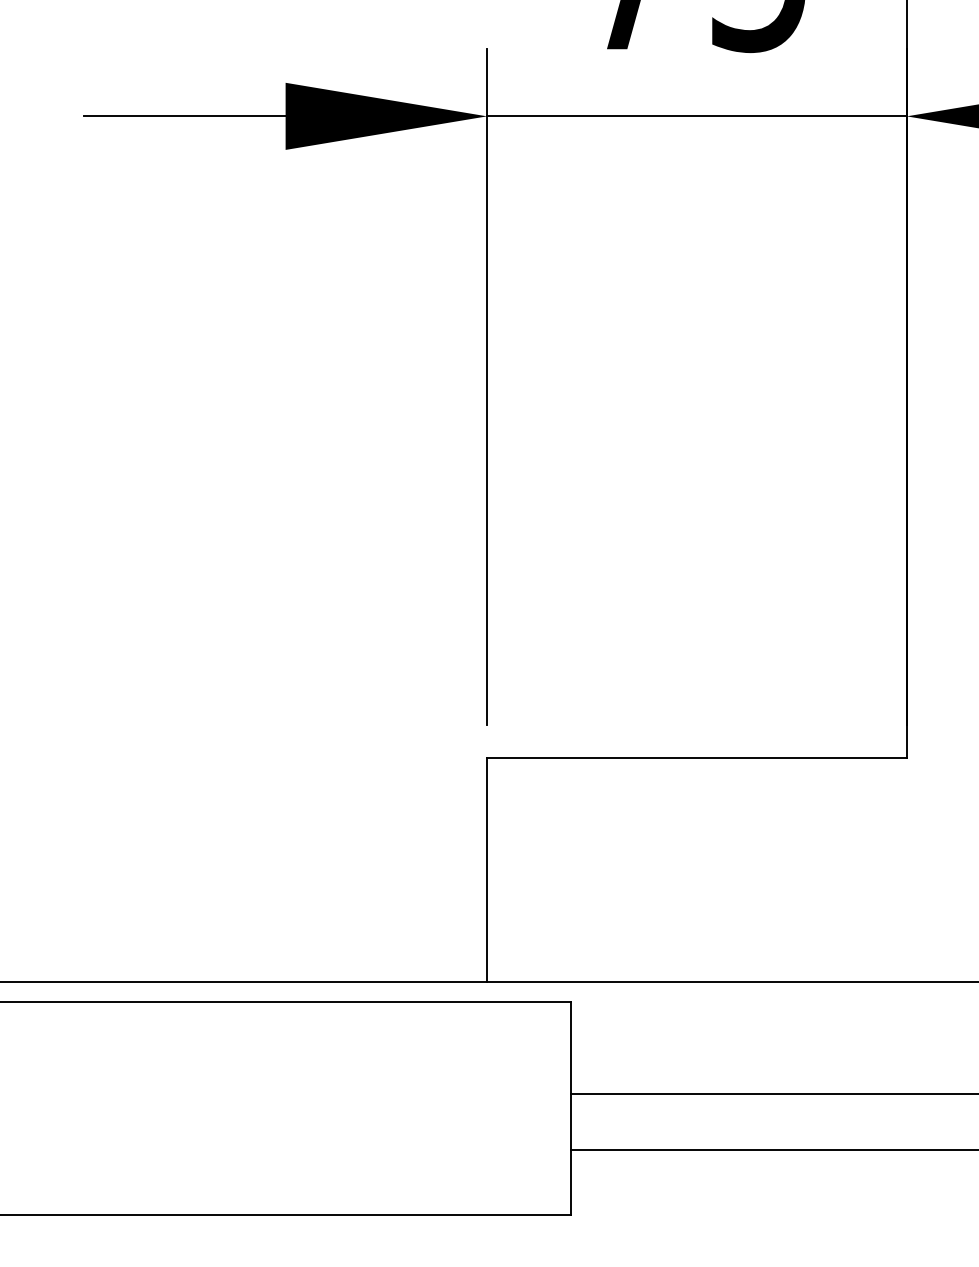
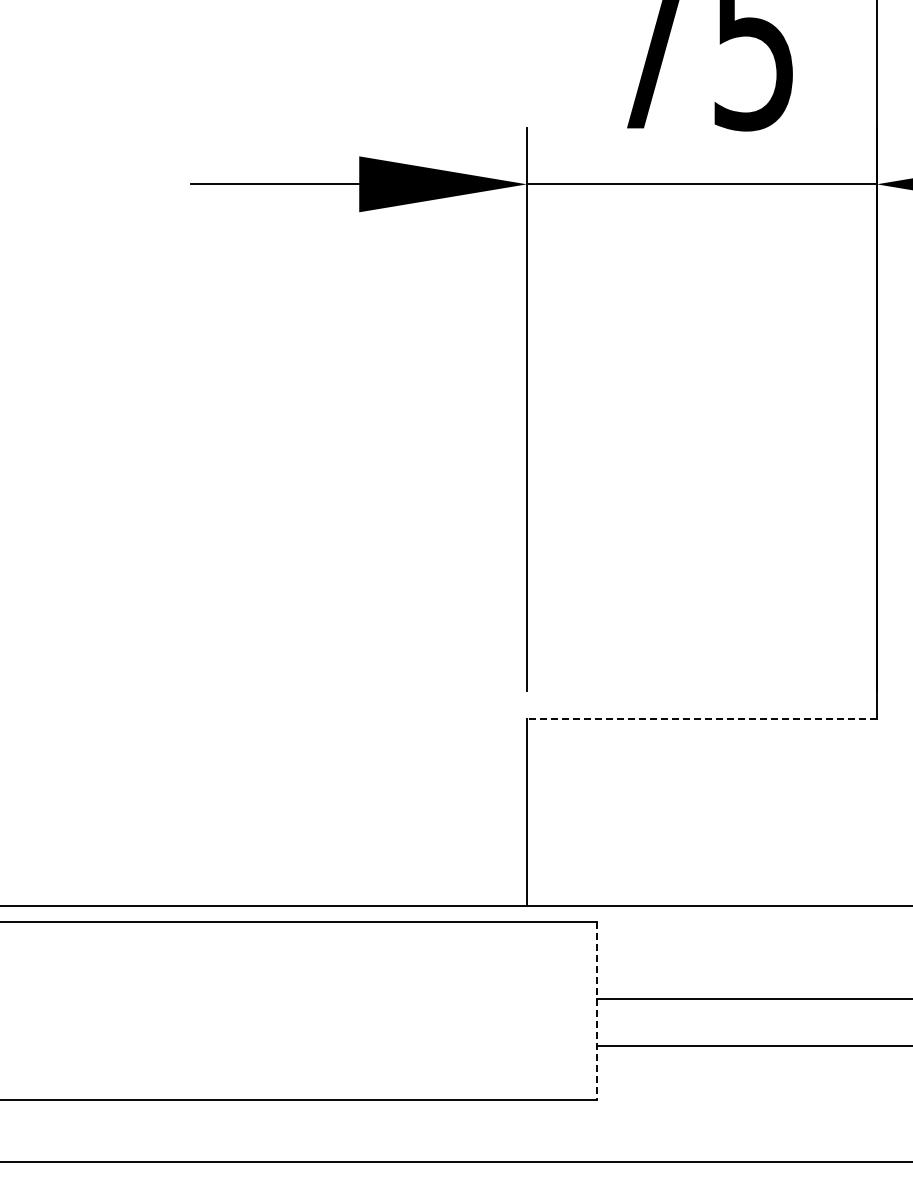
line: (696, 758) -> (701, 719), solid -> dashed
line: (571, 1108) -> (597, 1010), solid -> dashed

